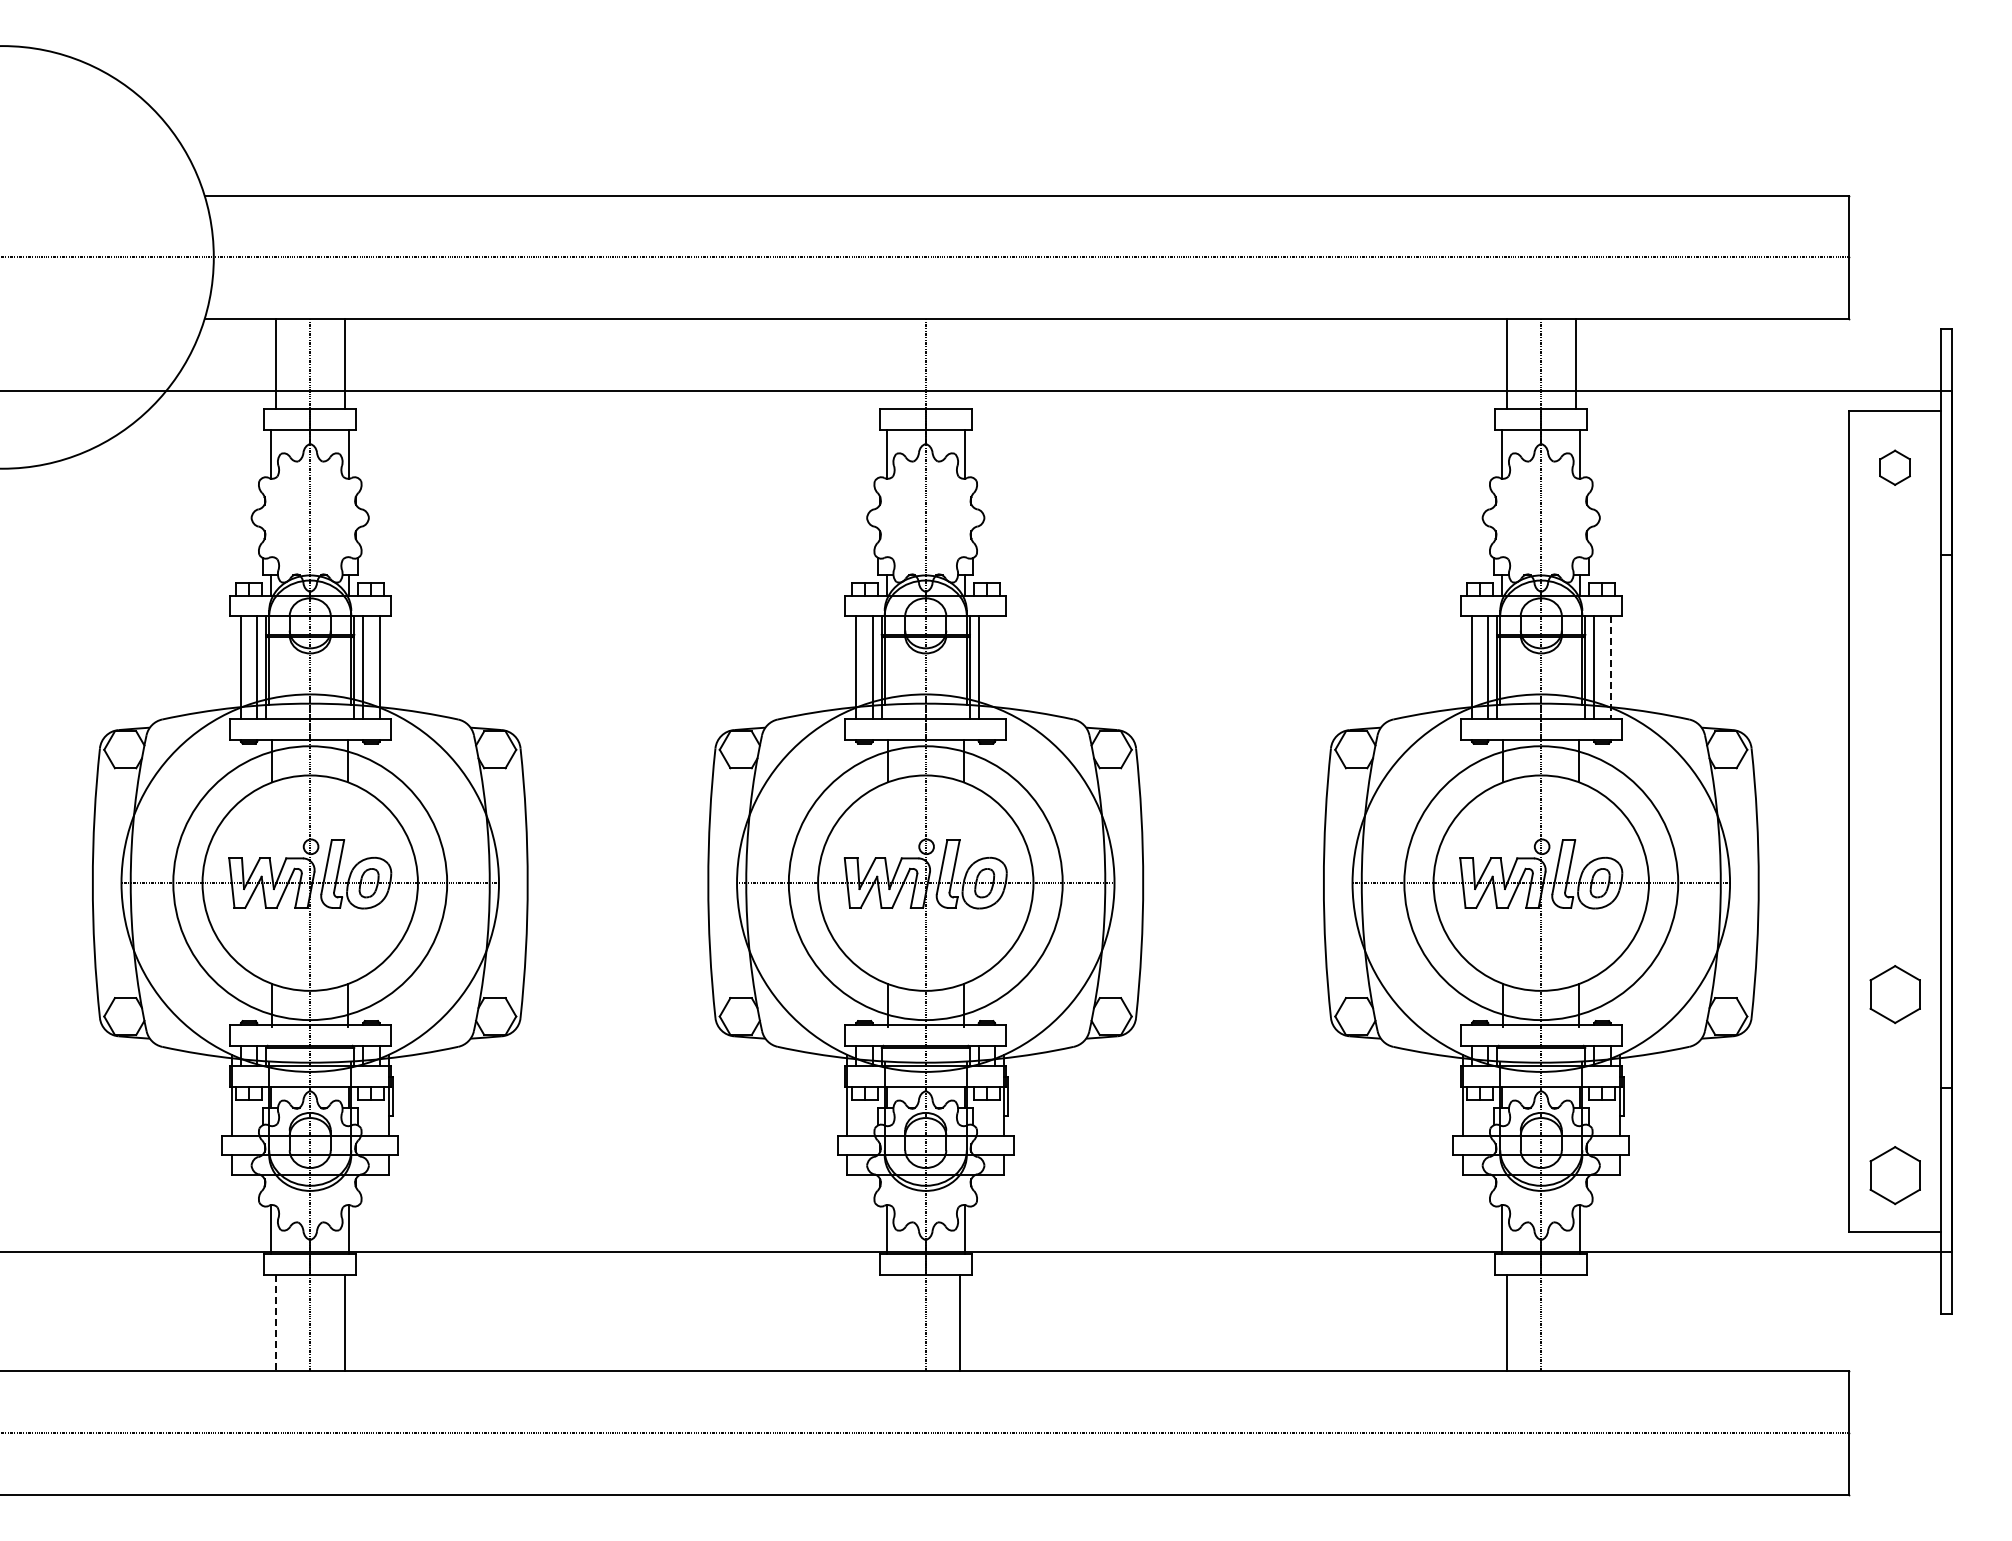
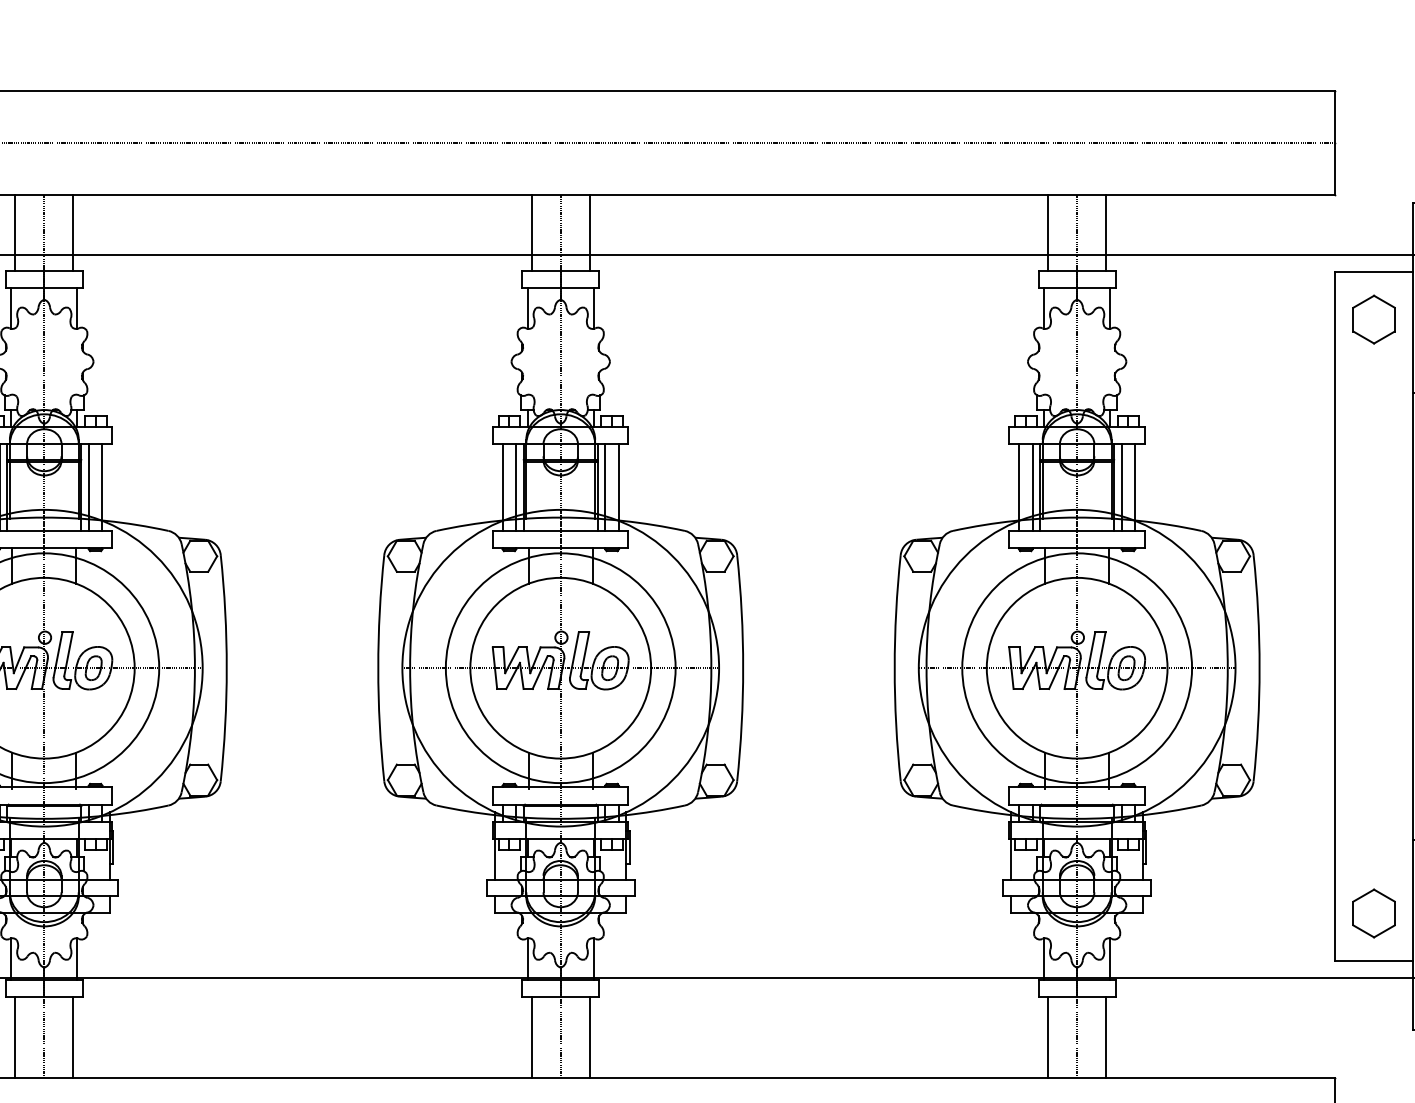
line: (891, 364) -> (531, 233), added
line: (960, 364) -> (589, 233), added
part: (1894, 467) -> (1373, 319), size x1.67
line: (995, 667) -> (619, 487), added
line: (1610, 668) -> (1135, 488), dashed -> solid
part: (1894, 994) -> (1373, 761), removed
line: (275, 1323) -> (15, 1037), dashed -> solid
line: (891, 1323) -> (531, 1037), added
line: (1575, 1323) -> (1105, 1037), added

